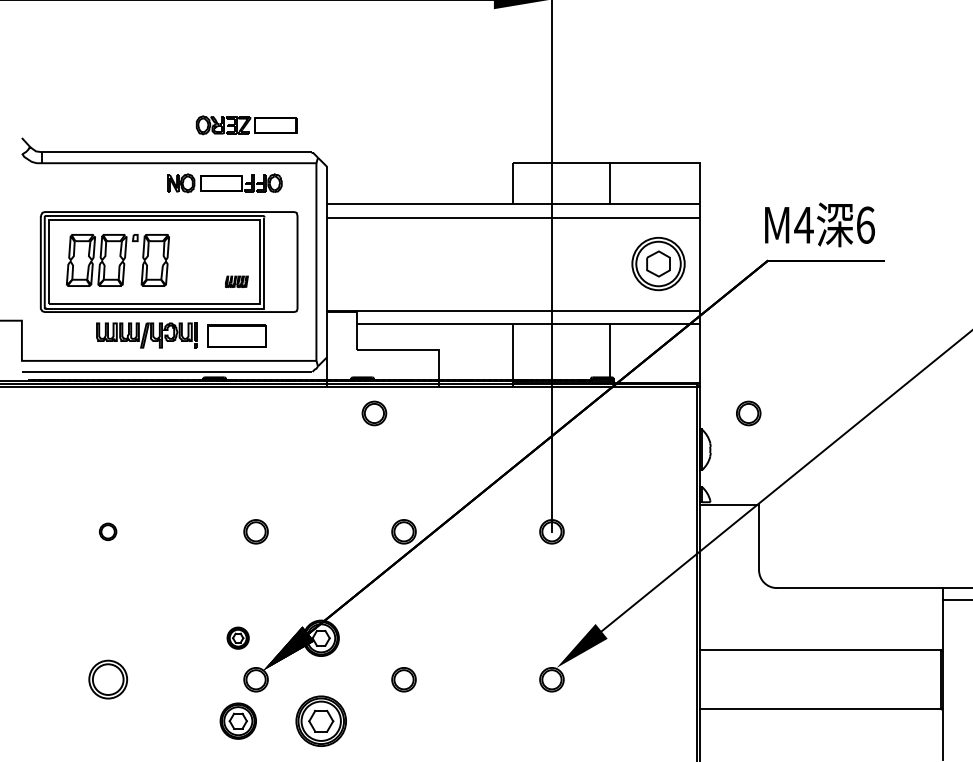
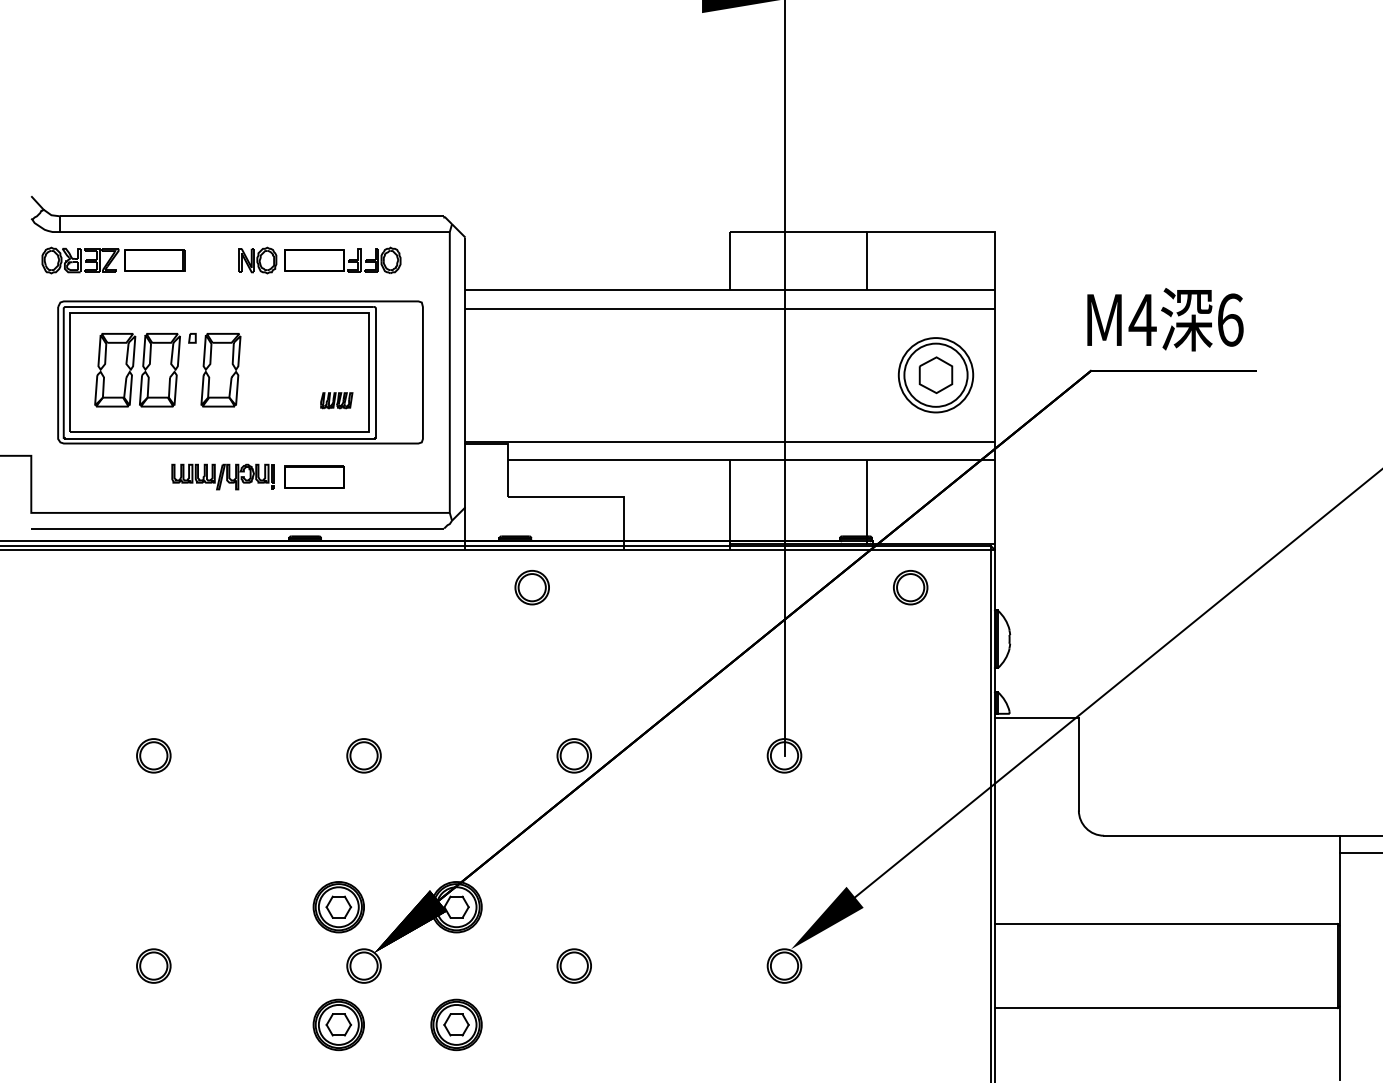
part: (246, 125) -> (113, 260), moved
part: (181, 335) -> (258, 476), size x0.71
part: (748, 413) -> (910, 587), moved
part: (107, 531) -> (152, 755), size x1.43
part: (237, 637) -> (337, 906), size x1.67
part: (107, 679) -> (152, 965), size x0.62
part: (320, 720) -> (455, 1023), size x0.71

